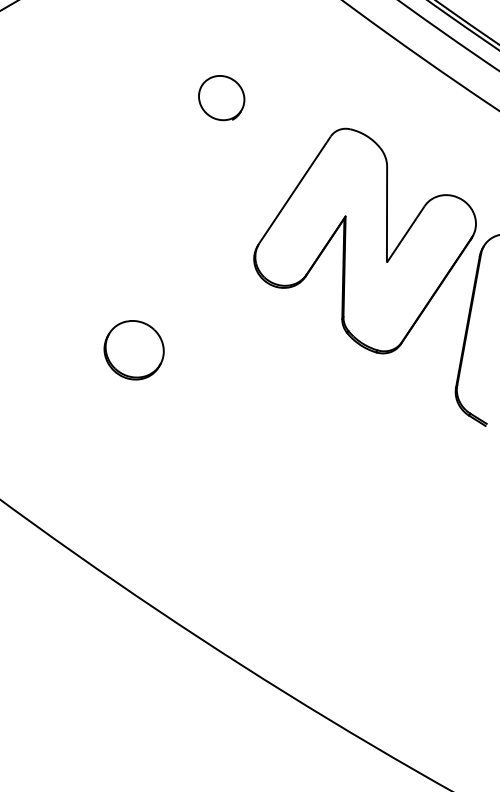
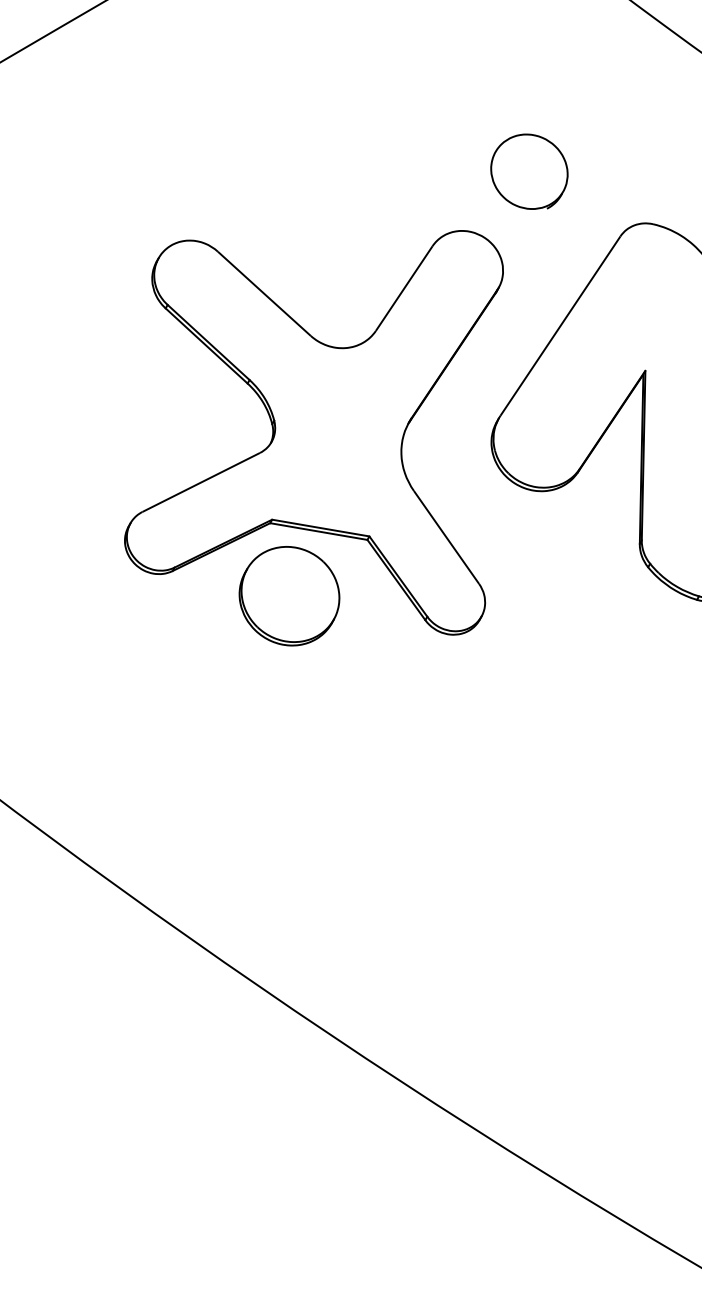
part: (221, 98) -> (529, 172), moved
part: (148, 253) -> (313, 433), added

